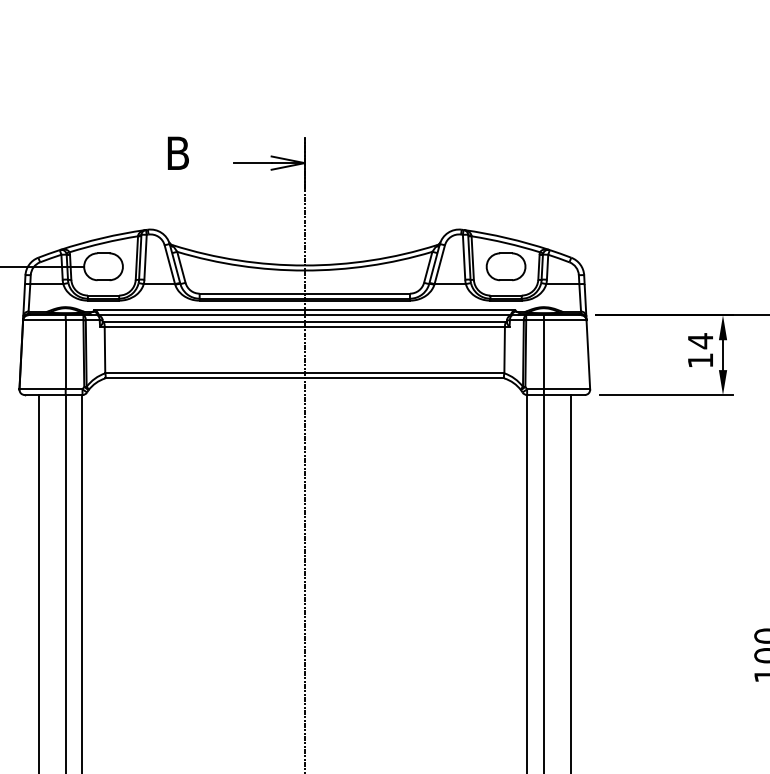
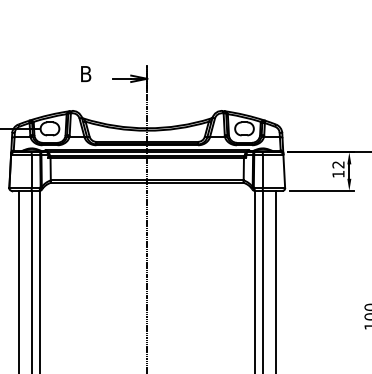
text: (700, 340) -> (338, 164), 14 -> 12

